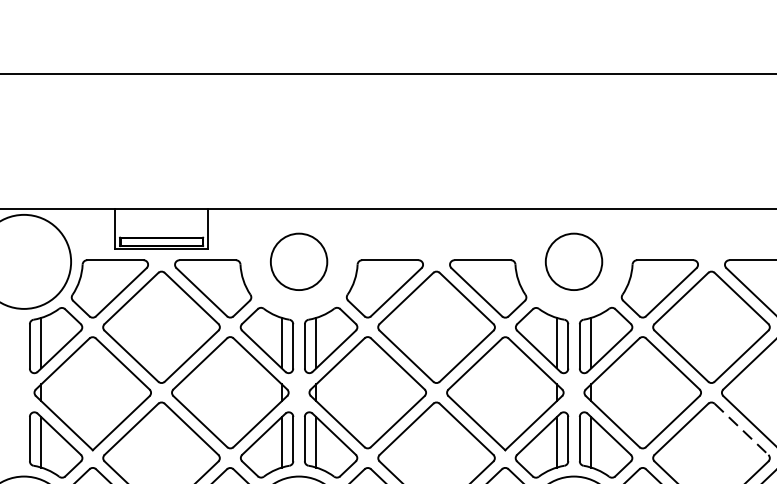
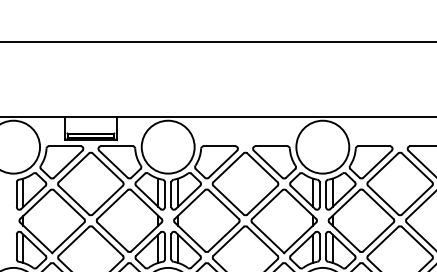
circle: (297, 260) -> (167, 146), size x1.67
circle: (573, 260) -> (322, 146), size x1.67
line: (742, 429) -> (417, 241), dashed -> solid

